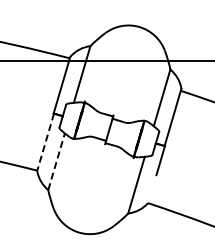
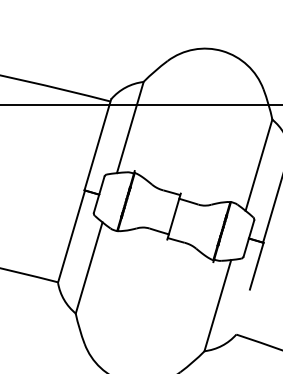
line: (45, 142) -> (71, 236), dashed -> solid
line: (56, 161) -> (89, 267), dashed -> solid

